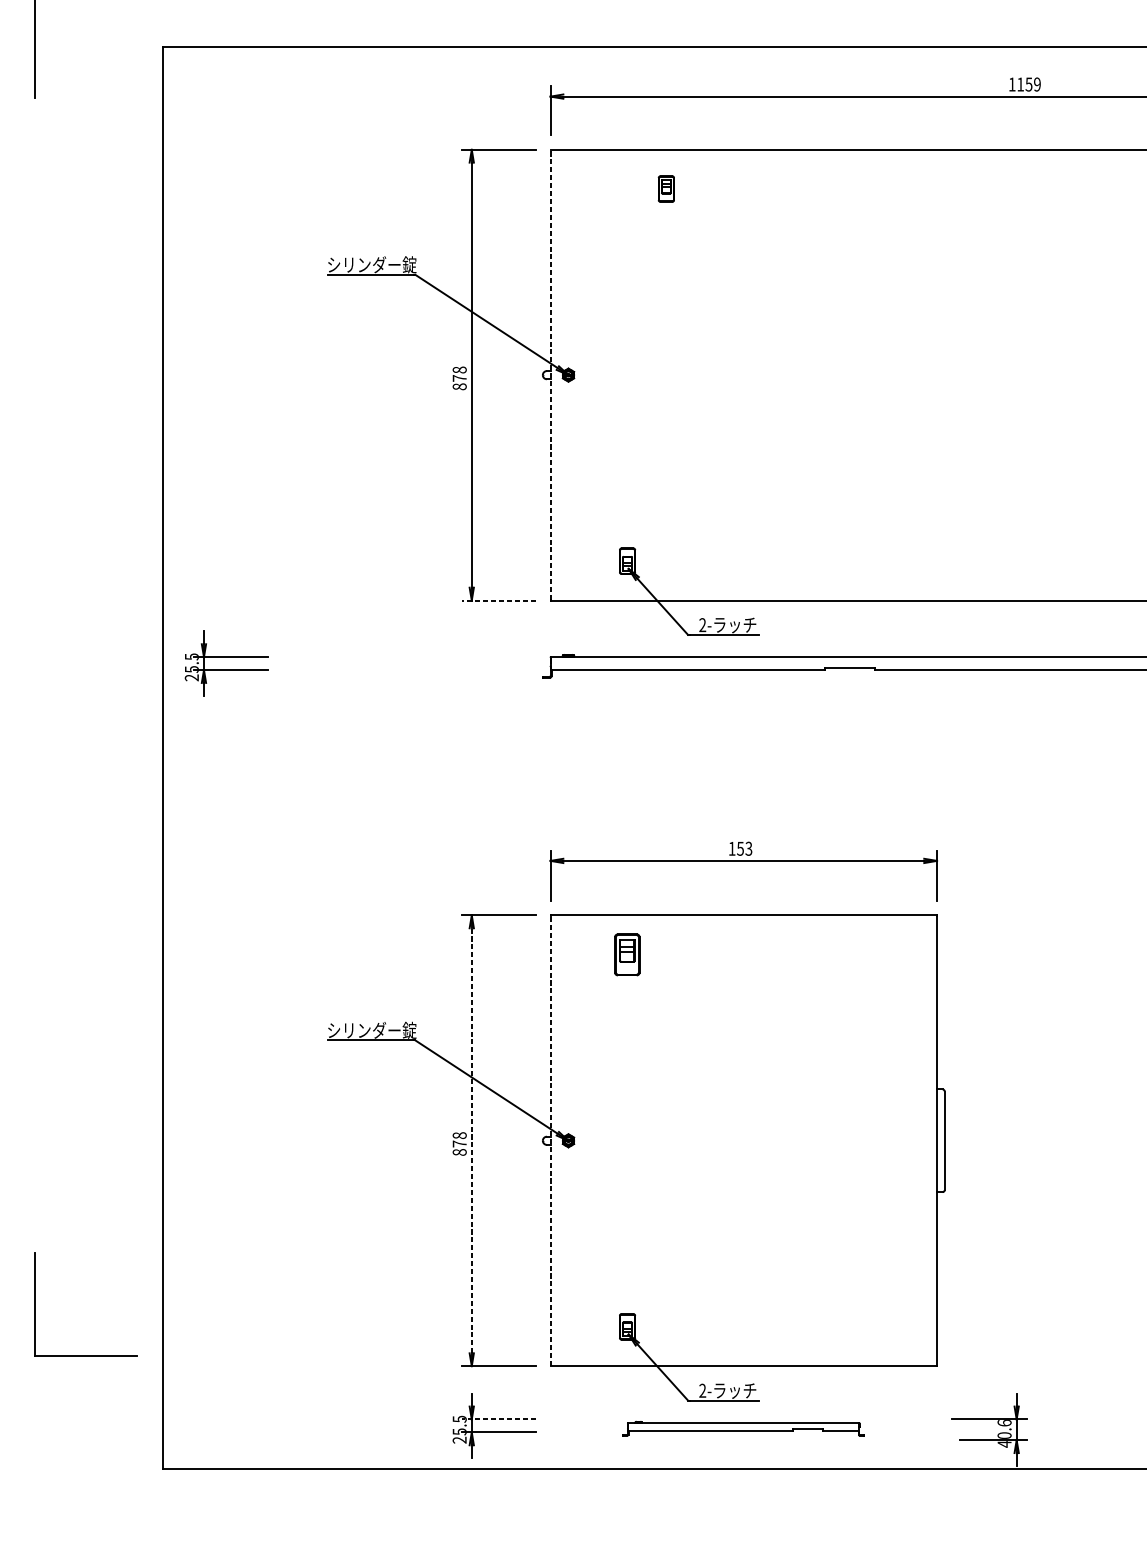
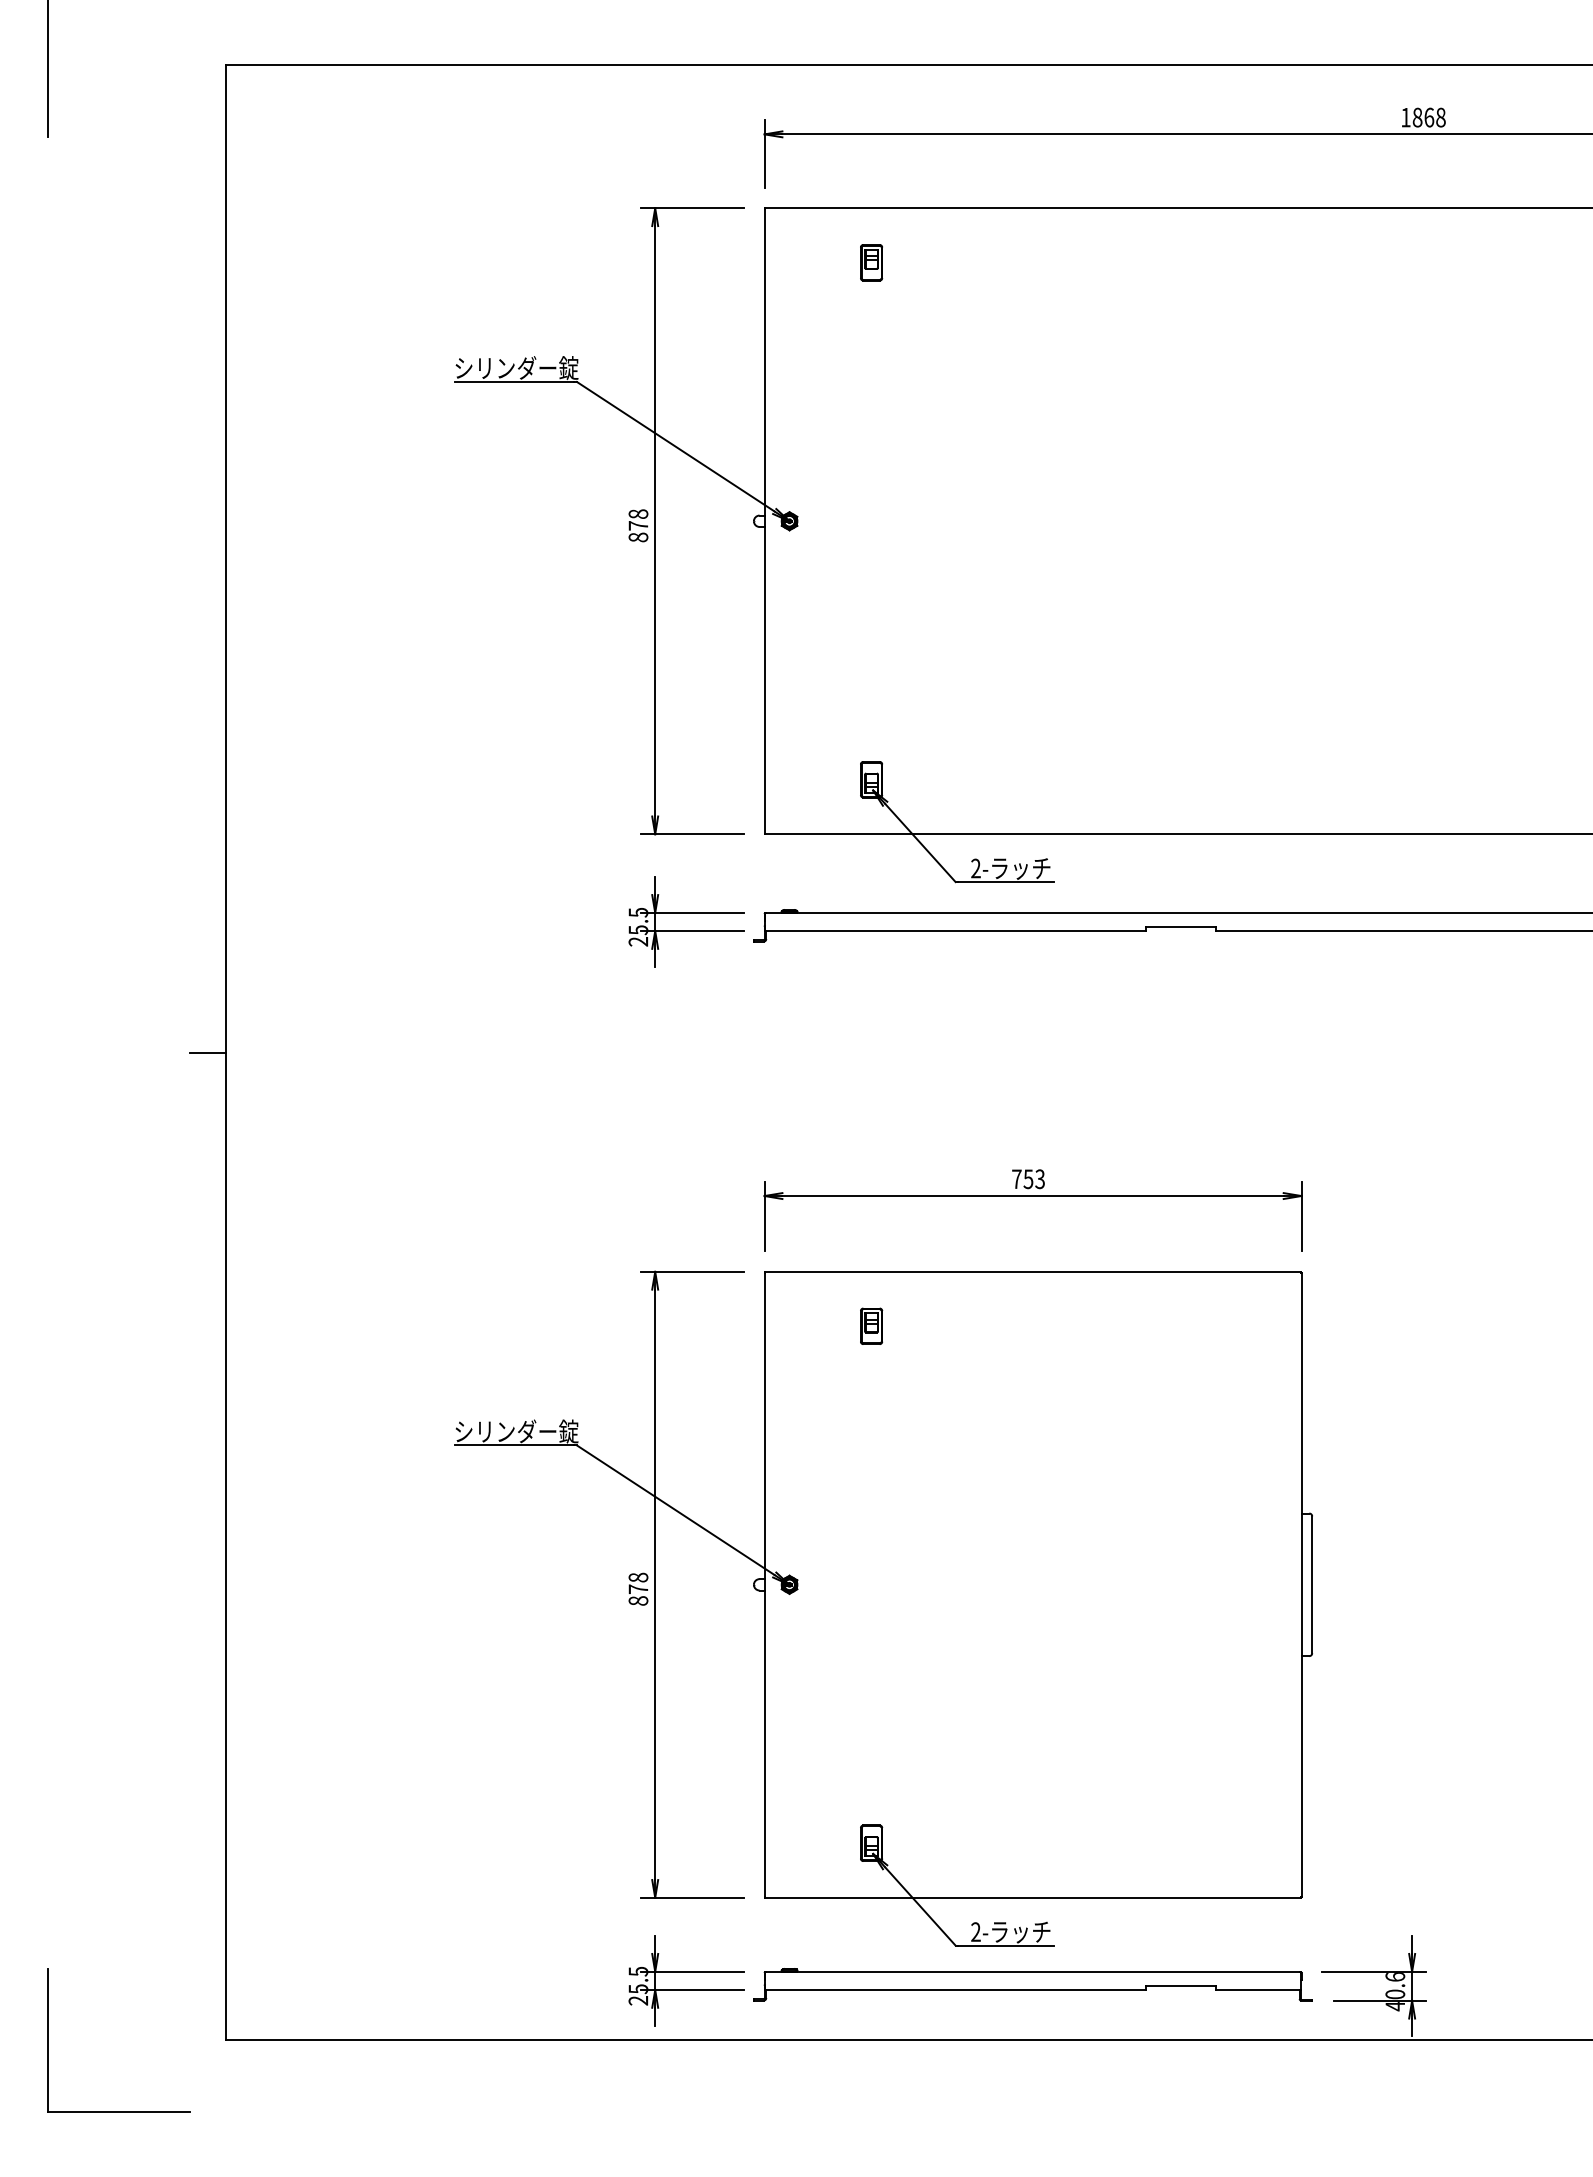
text: (1028, 84) -> (1428, 117), 1159 -> 1868
part: (666, 188) -> (871, 262), moved
line: (550, 374) -> (764, 520), dashed -> solid
line: (497, 600) -> (691, 834), dashed -> solid
part: (226, 657) -> (686, 913), moved
line: (150, 757) -> (208, 1052), added
text: (731, 848) -> (1016, 1178), 153 -> 753
part: (627, 954) -> (871, 1325), size x0.62
line: (471, 1140) -> (655, 1584), dashed -> solid
line: (550, 1140) -> (764, 1584), dashed -> solid
part: (35, 1304) -> (48, 2040), moved
line: (498, 1419) -> (692, 1971), dashed -> solid
part: (743, 1428) -> (1032, 1984), size x1.67

